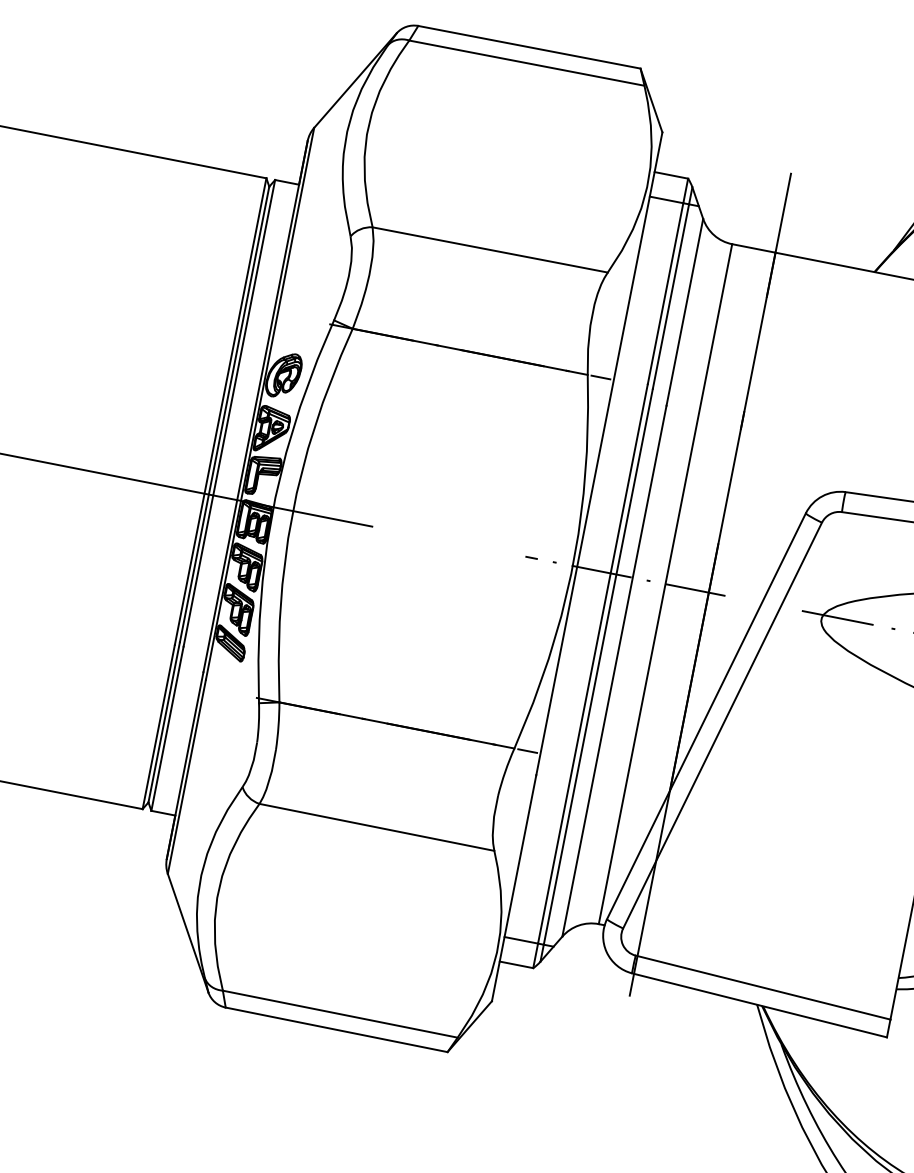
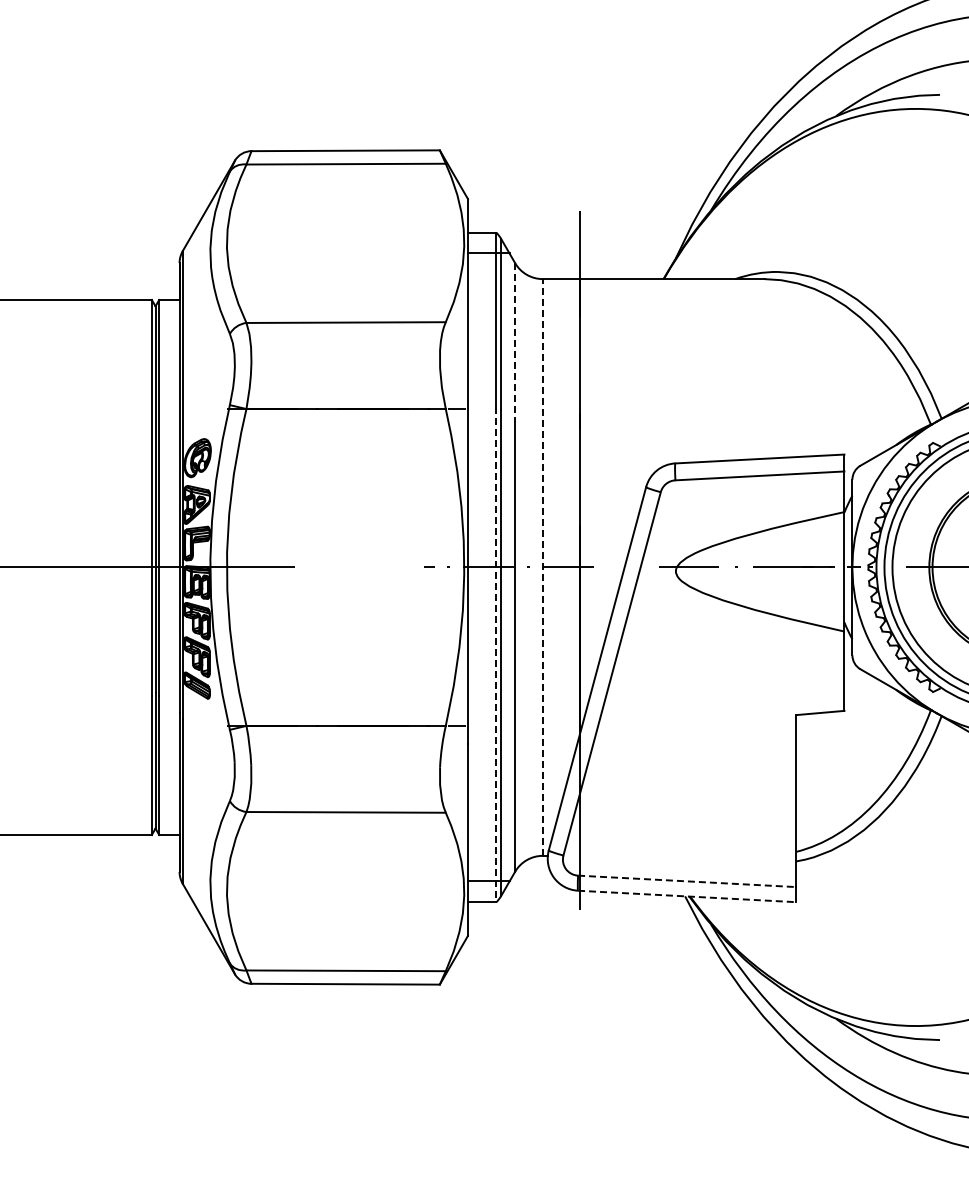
line: (685, 312) -> (515, 342), solid -> dashed
line: (665, 582) -> (542, 566), solid -> dashed
line: (590, 676) -> (496, 654), solid -> dashed
line: (763, 987) -> (687, 881), solid -> dashed
line: (759, 1005) -> (687, 896), solid -> dashed

